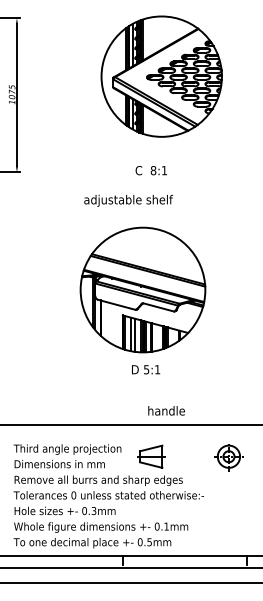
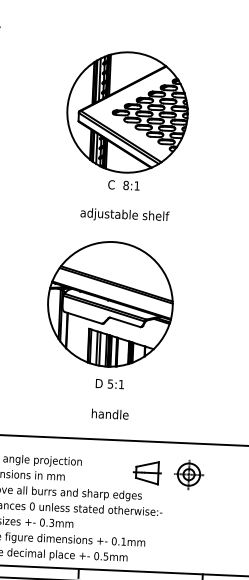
part: (161, 76) -> (127, 112), moved
text: (128, 200) -> (124, 215), moved
text: (166, 410) -> (110, 413), moved
part: (151, 456) -> (147, 472), moved

